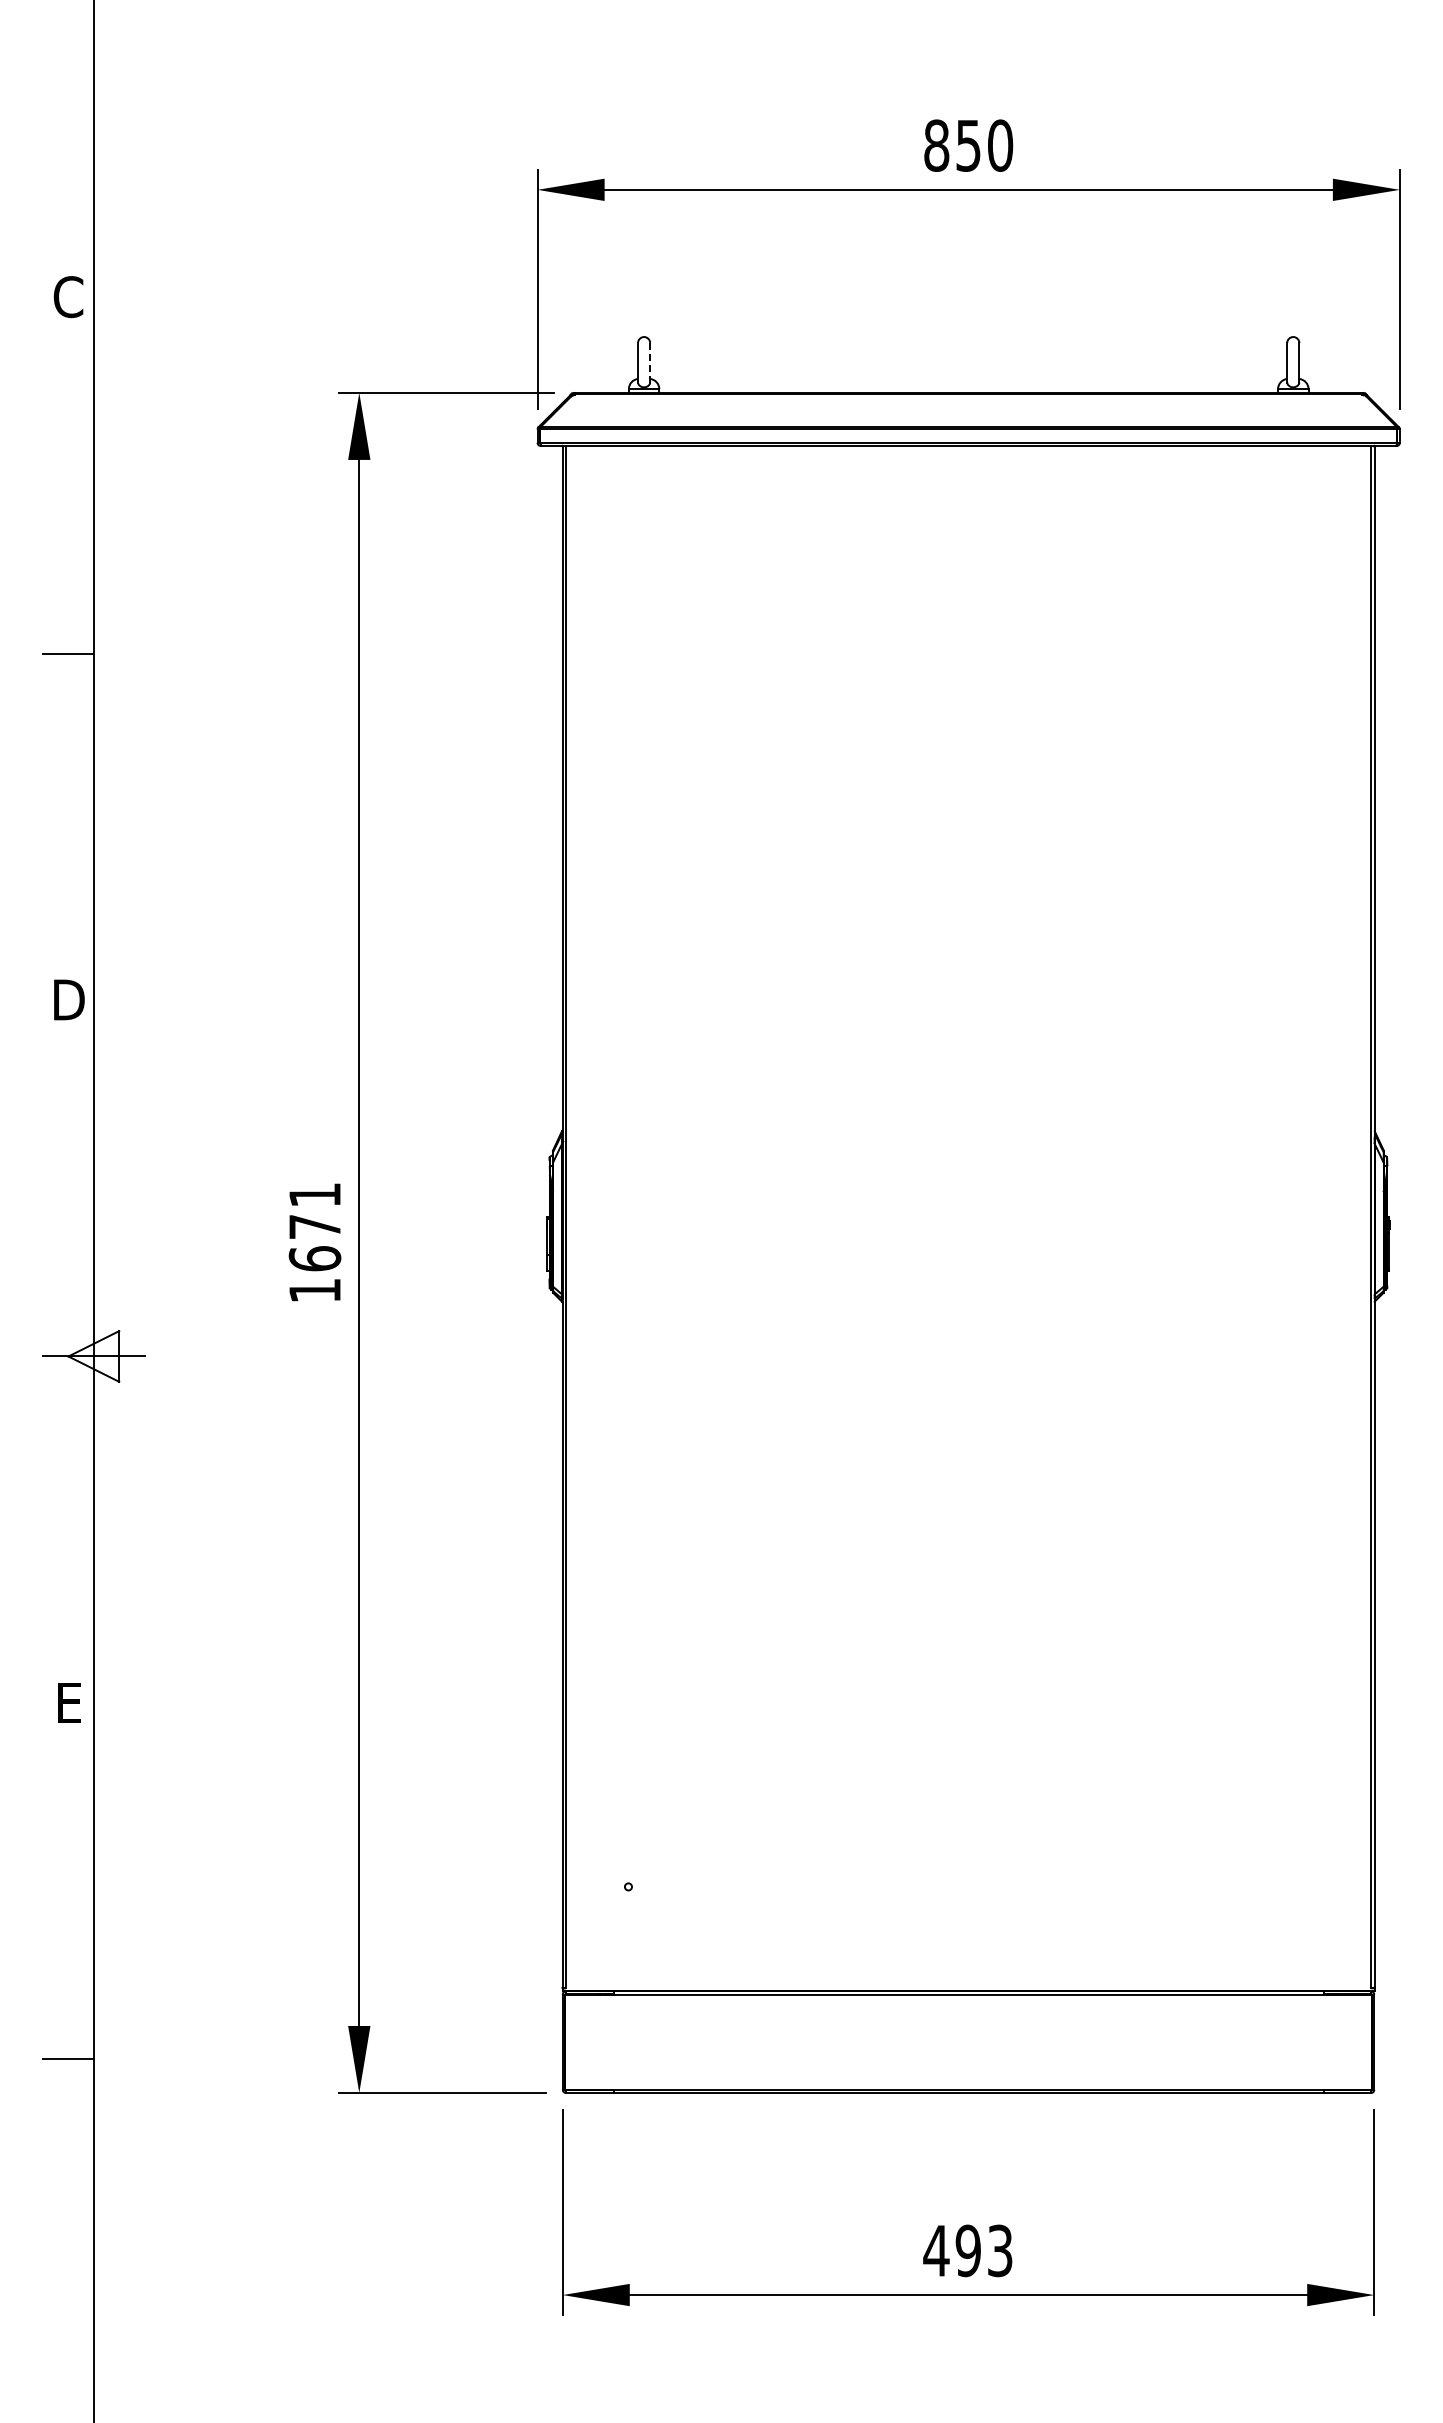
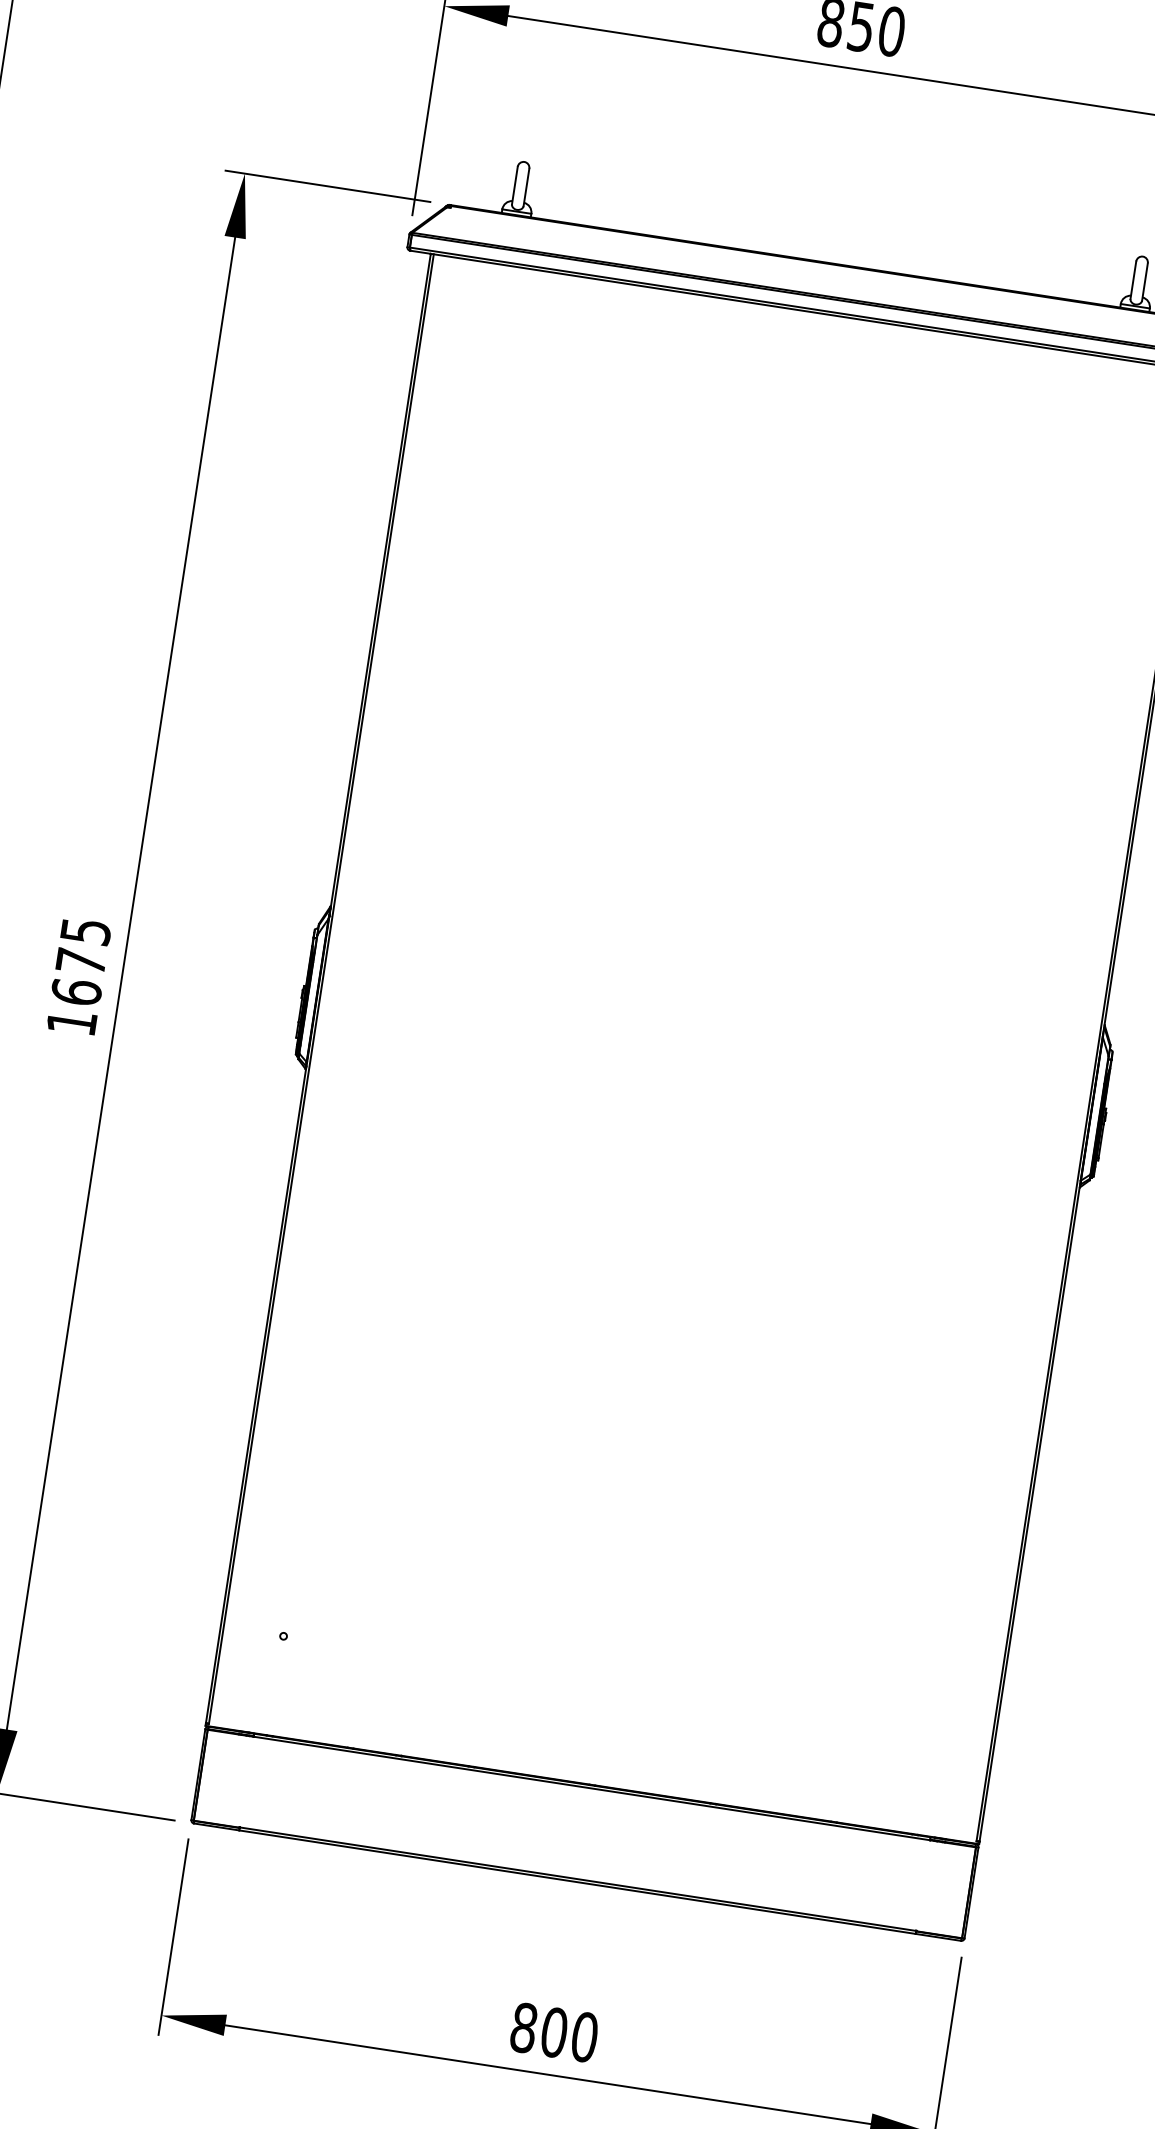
line: (650, 362) -> (526, 187), dashed -> solid
text: (315, 1195) -> (86, 931), 1671 -> 1675
text: (967, 2250) -> (553, 2032), 493 -> 800

